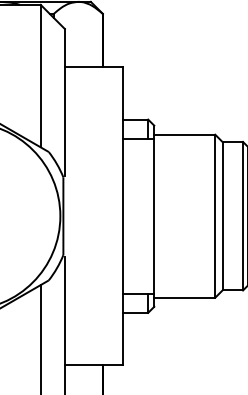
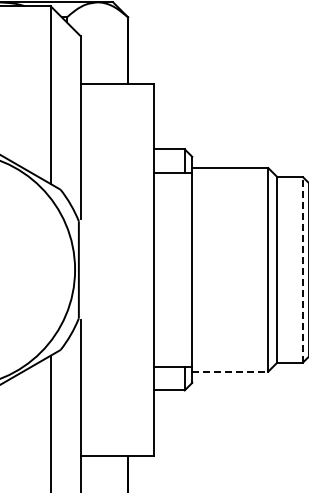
line: (243, 215) -> (303, 269), solid -> dashed
line: (184, 297) -> (230, 371), solid -> dashed

